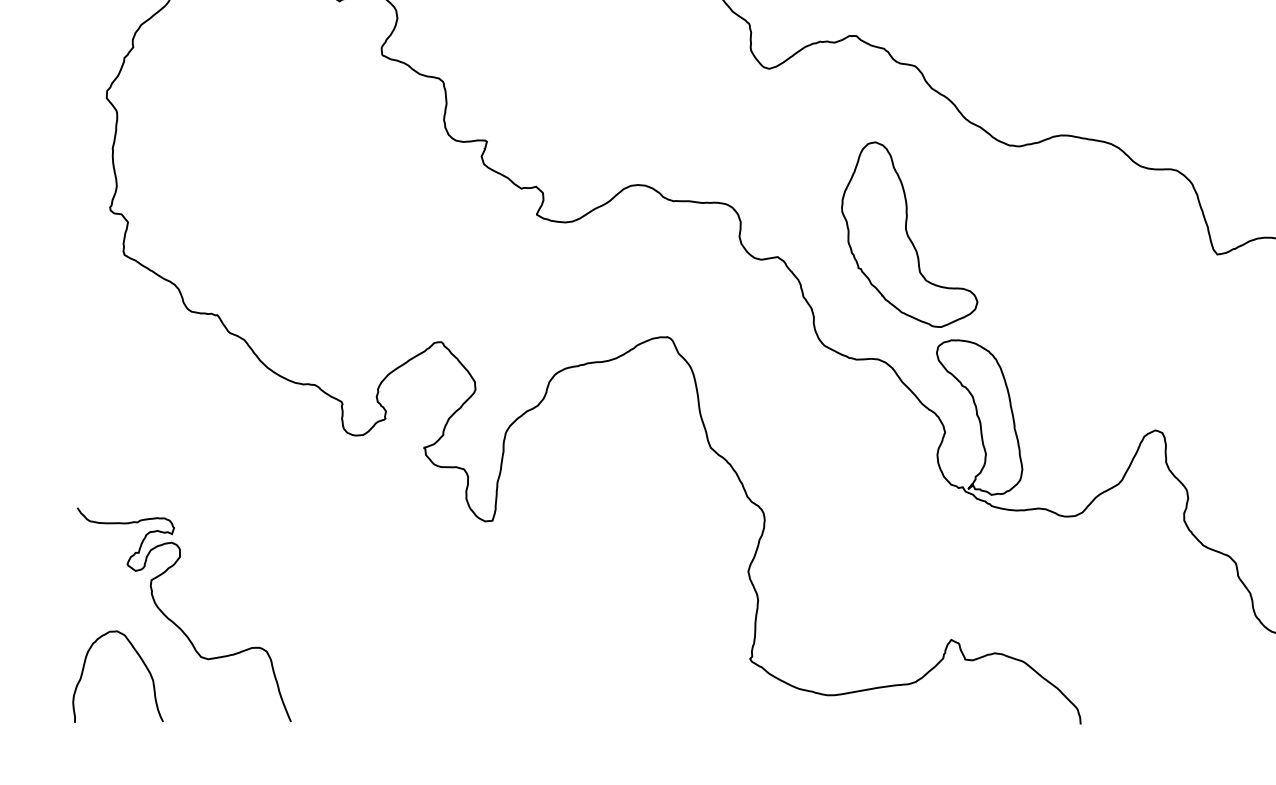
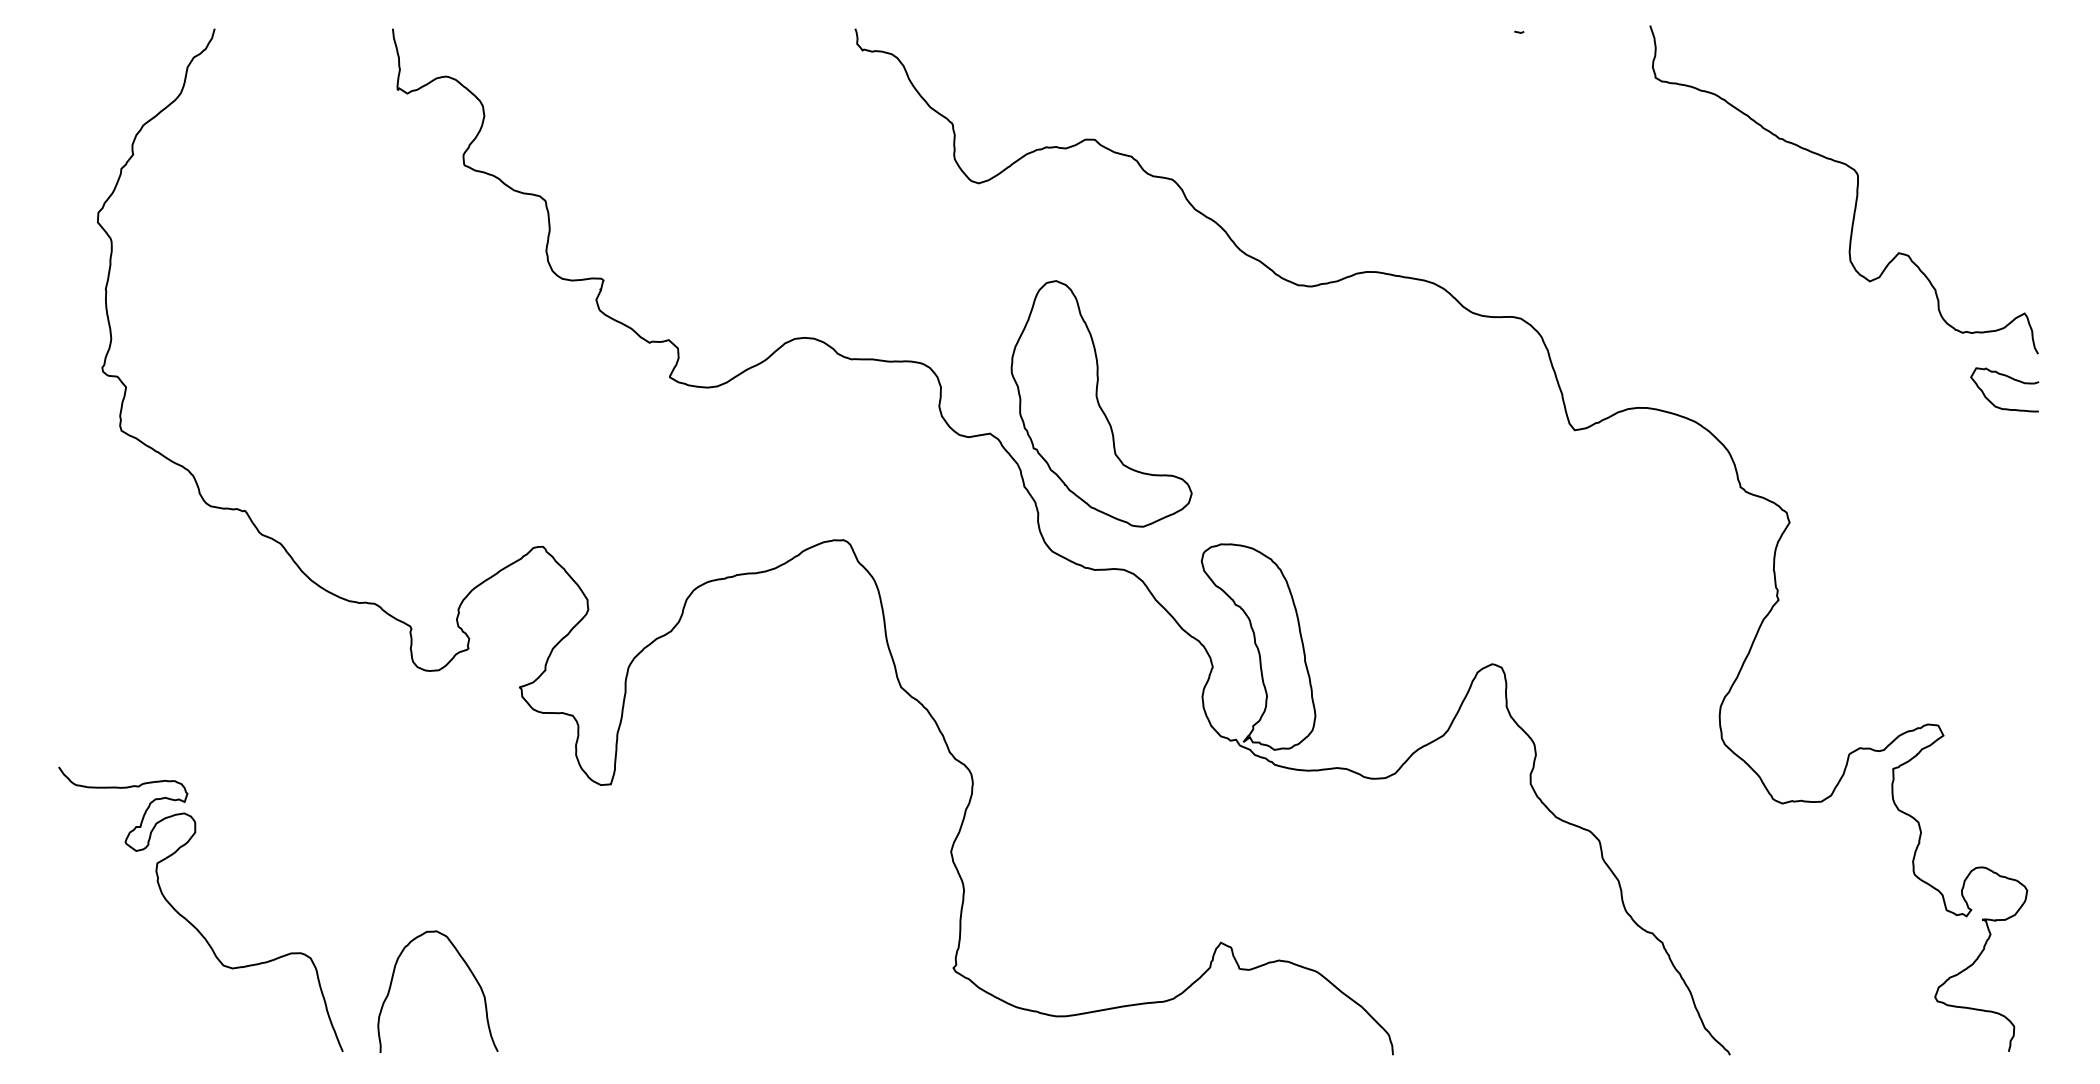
part: (909, 234) -> (1101, 403), moved
curve: (141, 660) -> (468, 969), moved

